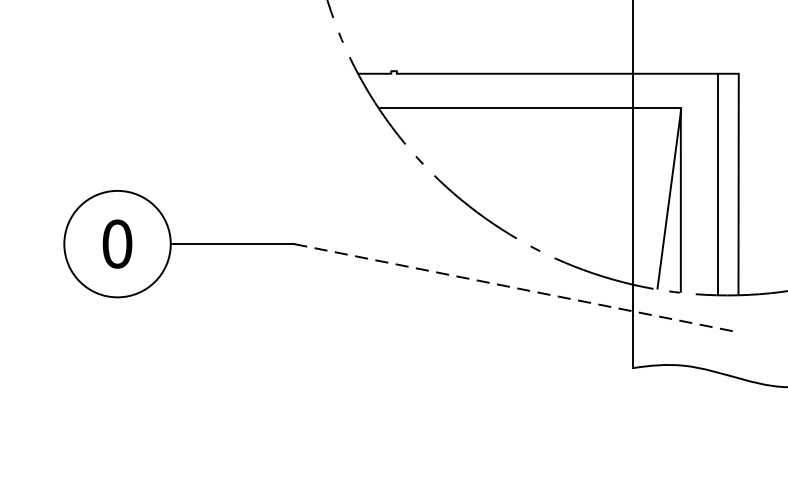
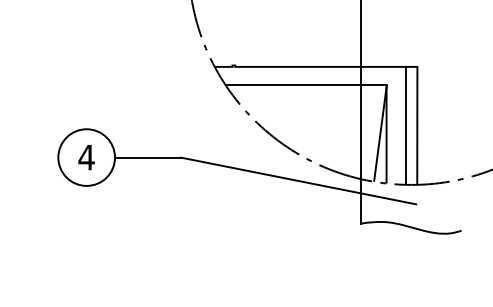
text: (117, 243) -> (86, 157), 0 -> 4
line: (515, 289) -> (298, 181), dashed -> solid

